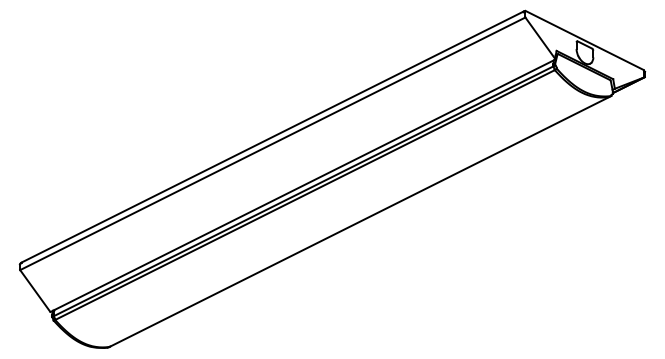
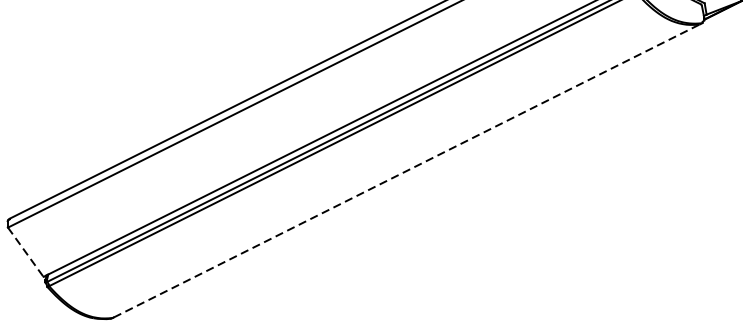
line: (359, 221) -> (406, 170), solid -> dashed
line: (35, 290) -> (25, 251), solid -> dashed

